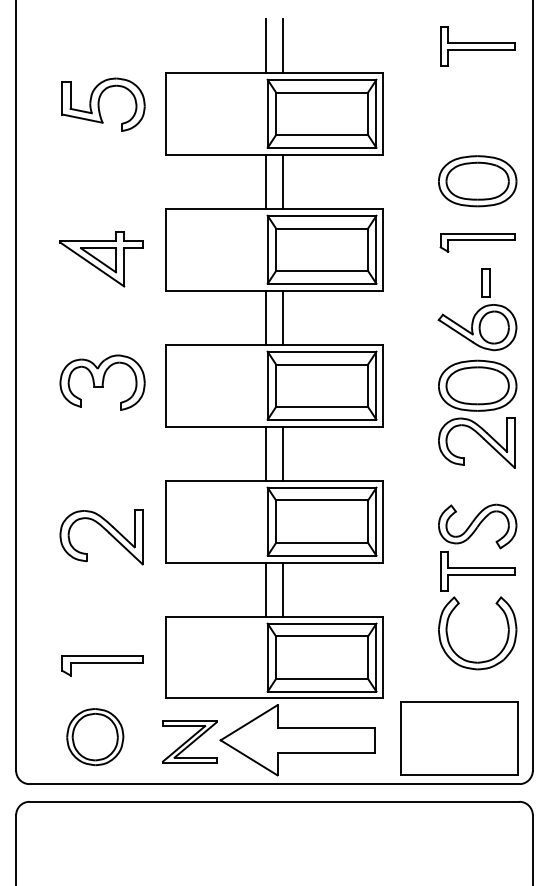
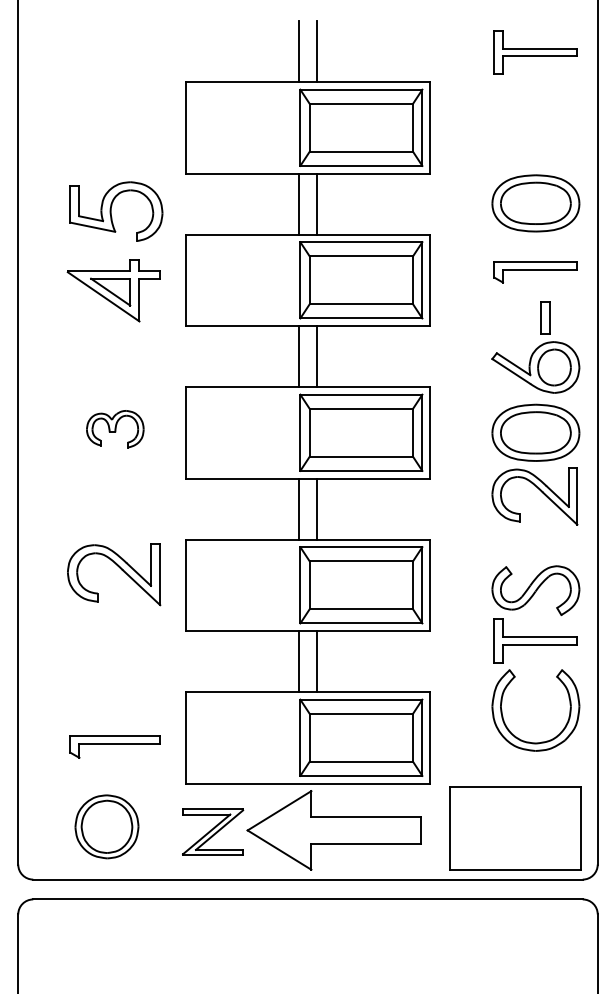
part: (103, 104) -> (116, 211), moved
part: (102, 381) -> (115, 428), size x0.6
part: (106, 531) -> (119, 568), moved

